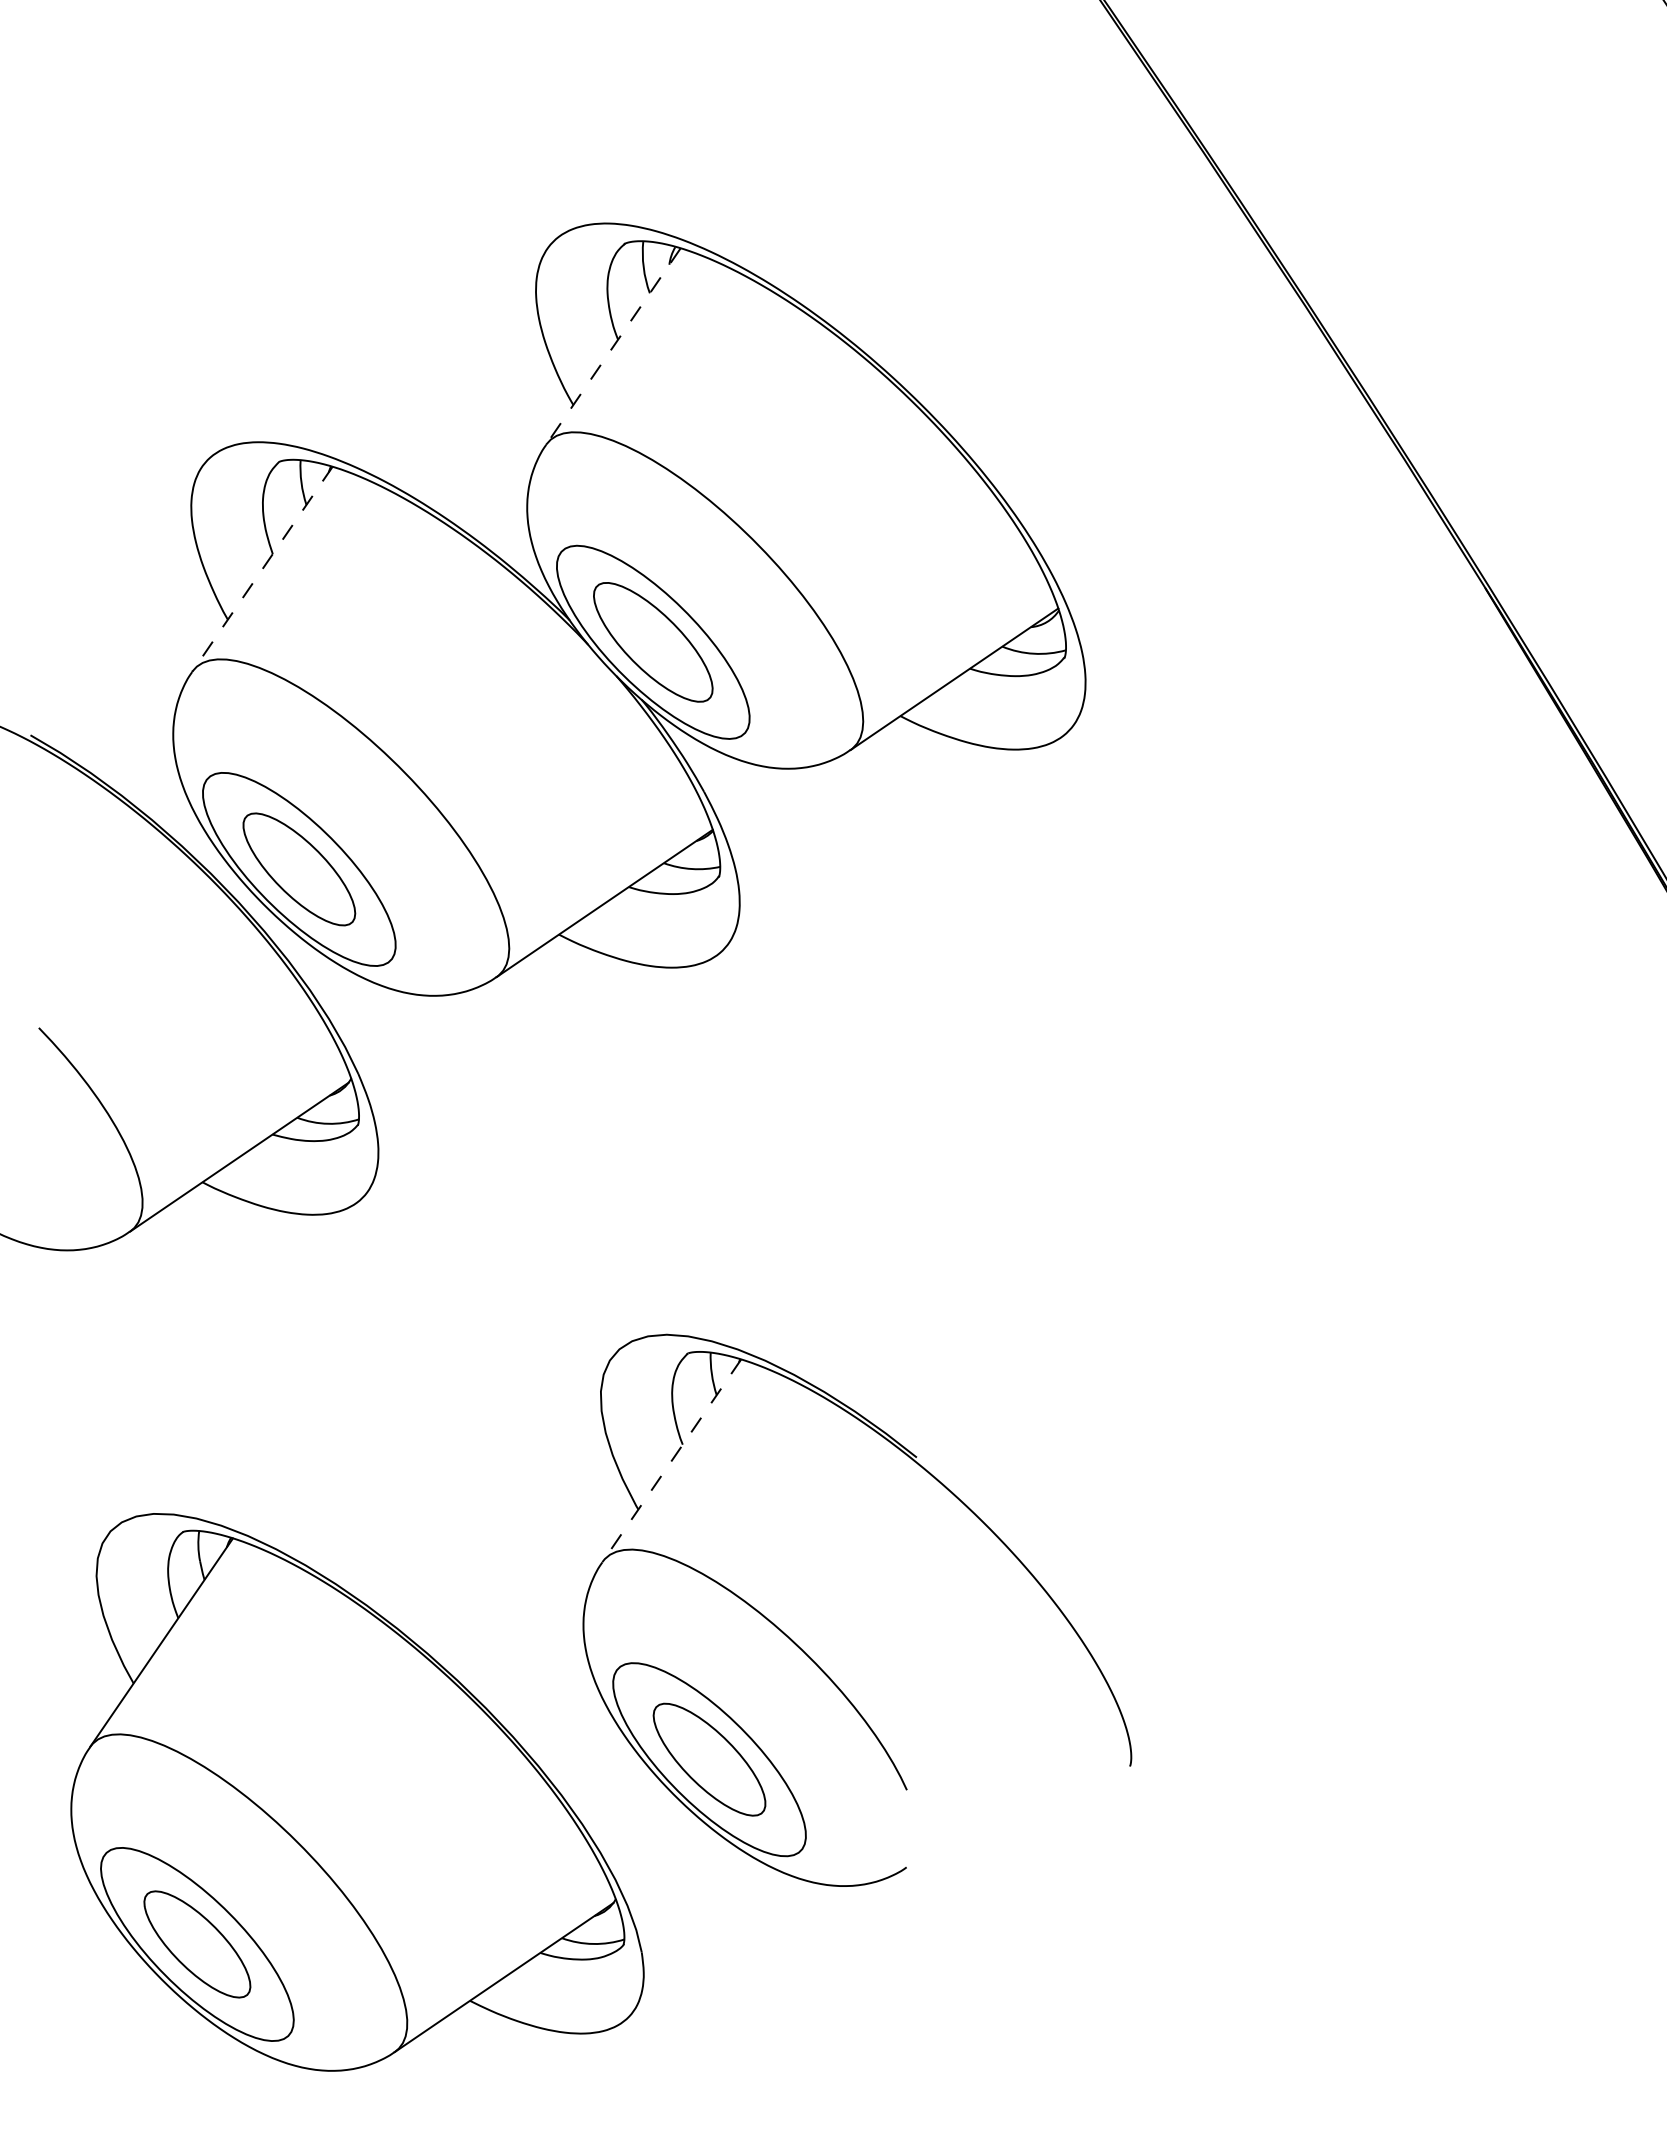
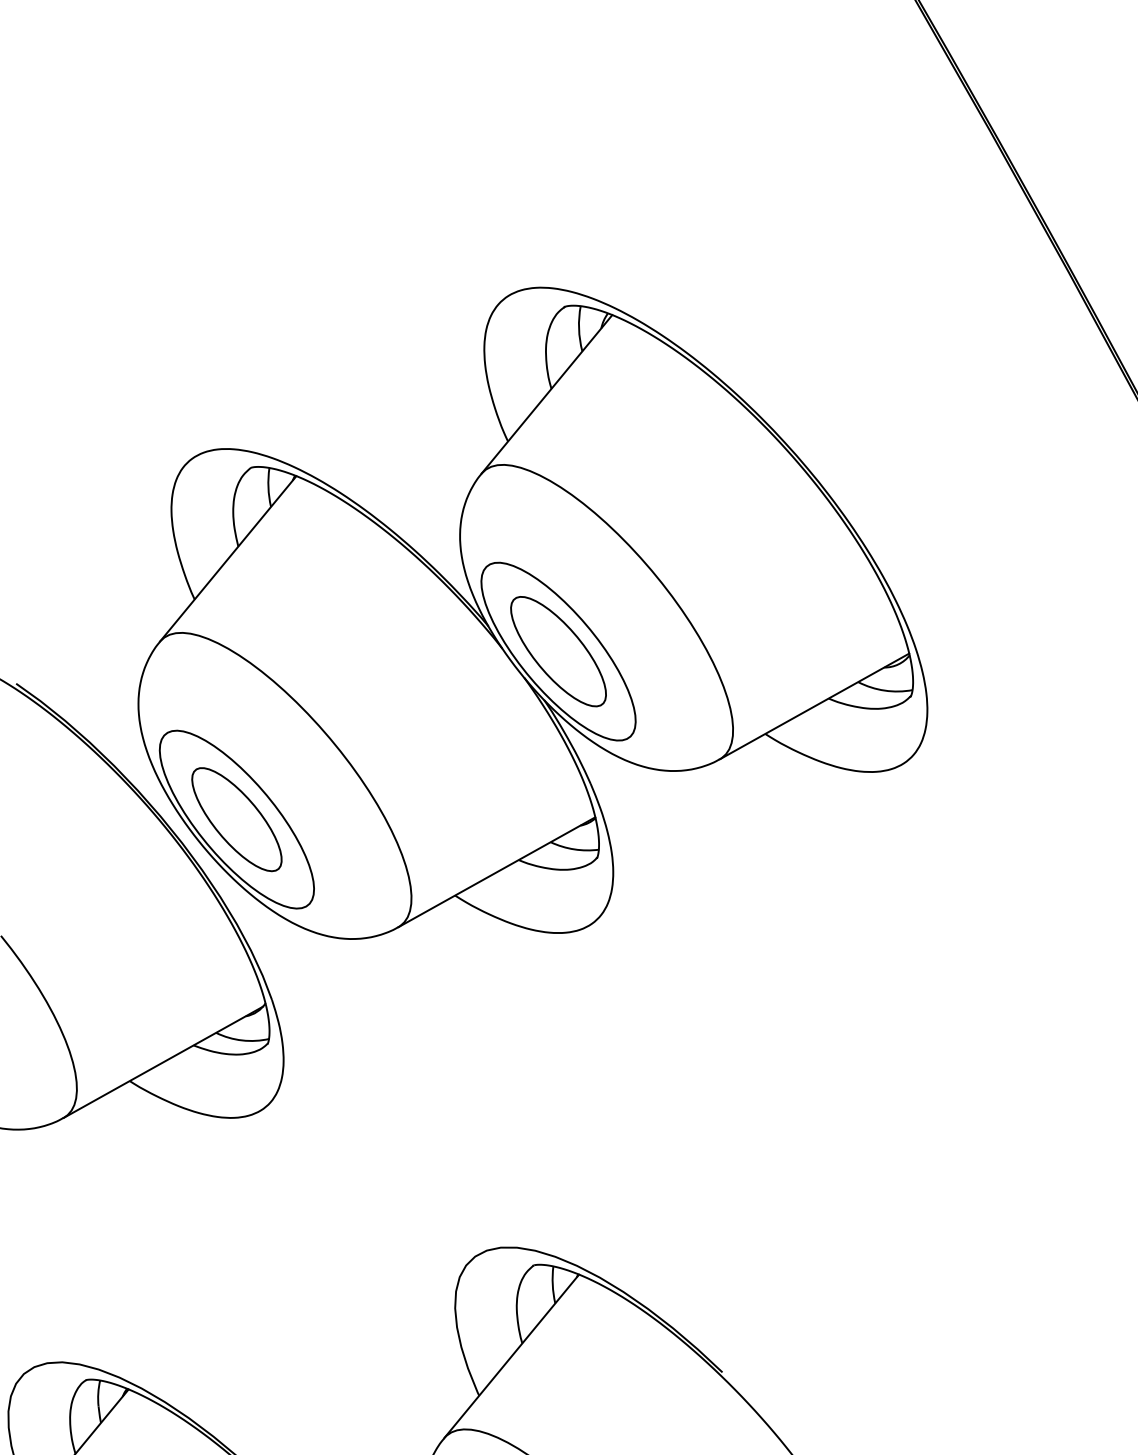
line: (613, 346) -> (547, 394), dashed -> solid
line: (262, 569) -> (228, 559), dashed -> solid
line: (671, 1460) -> (511, 1356), dashed -> solid

